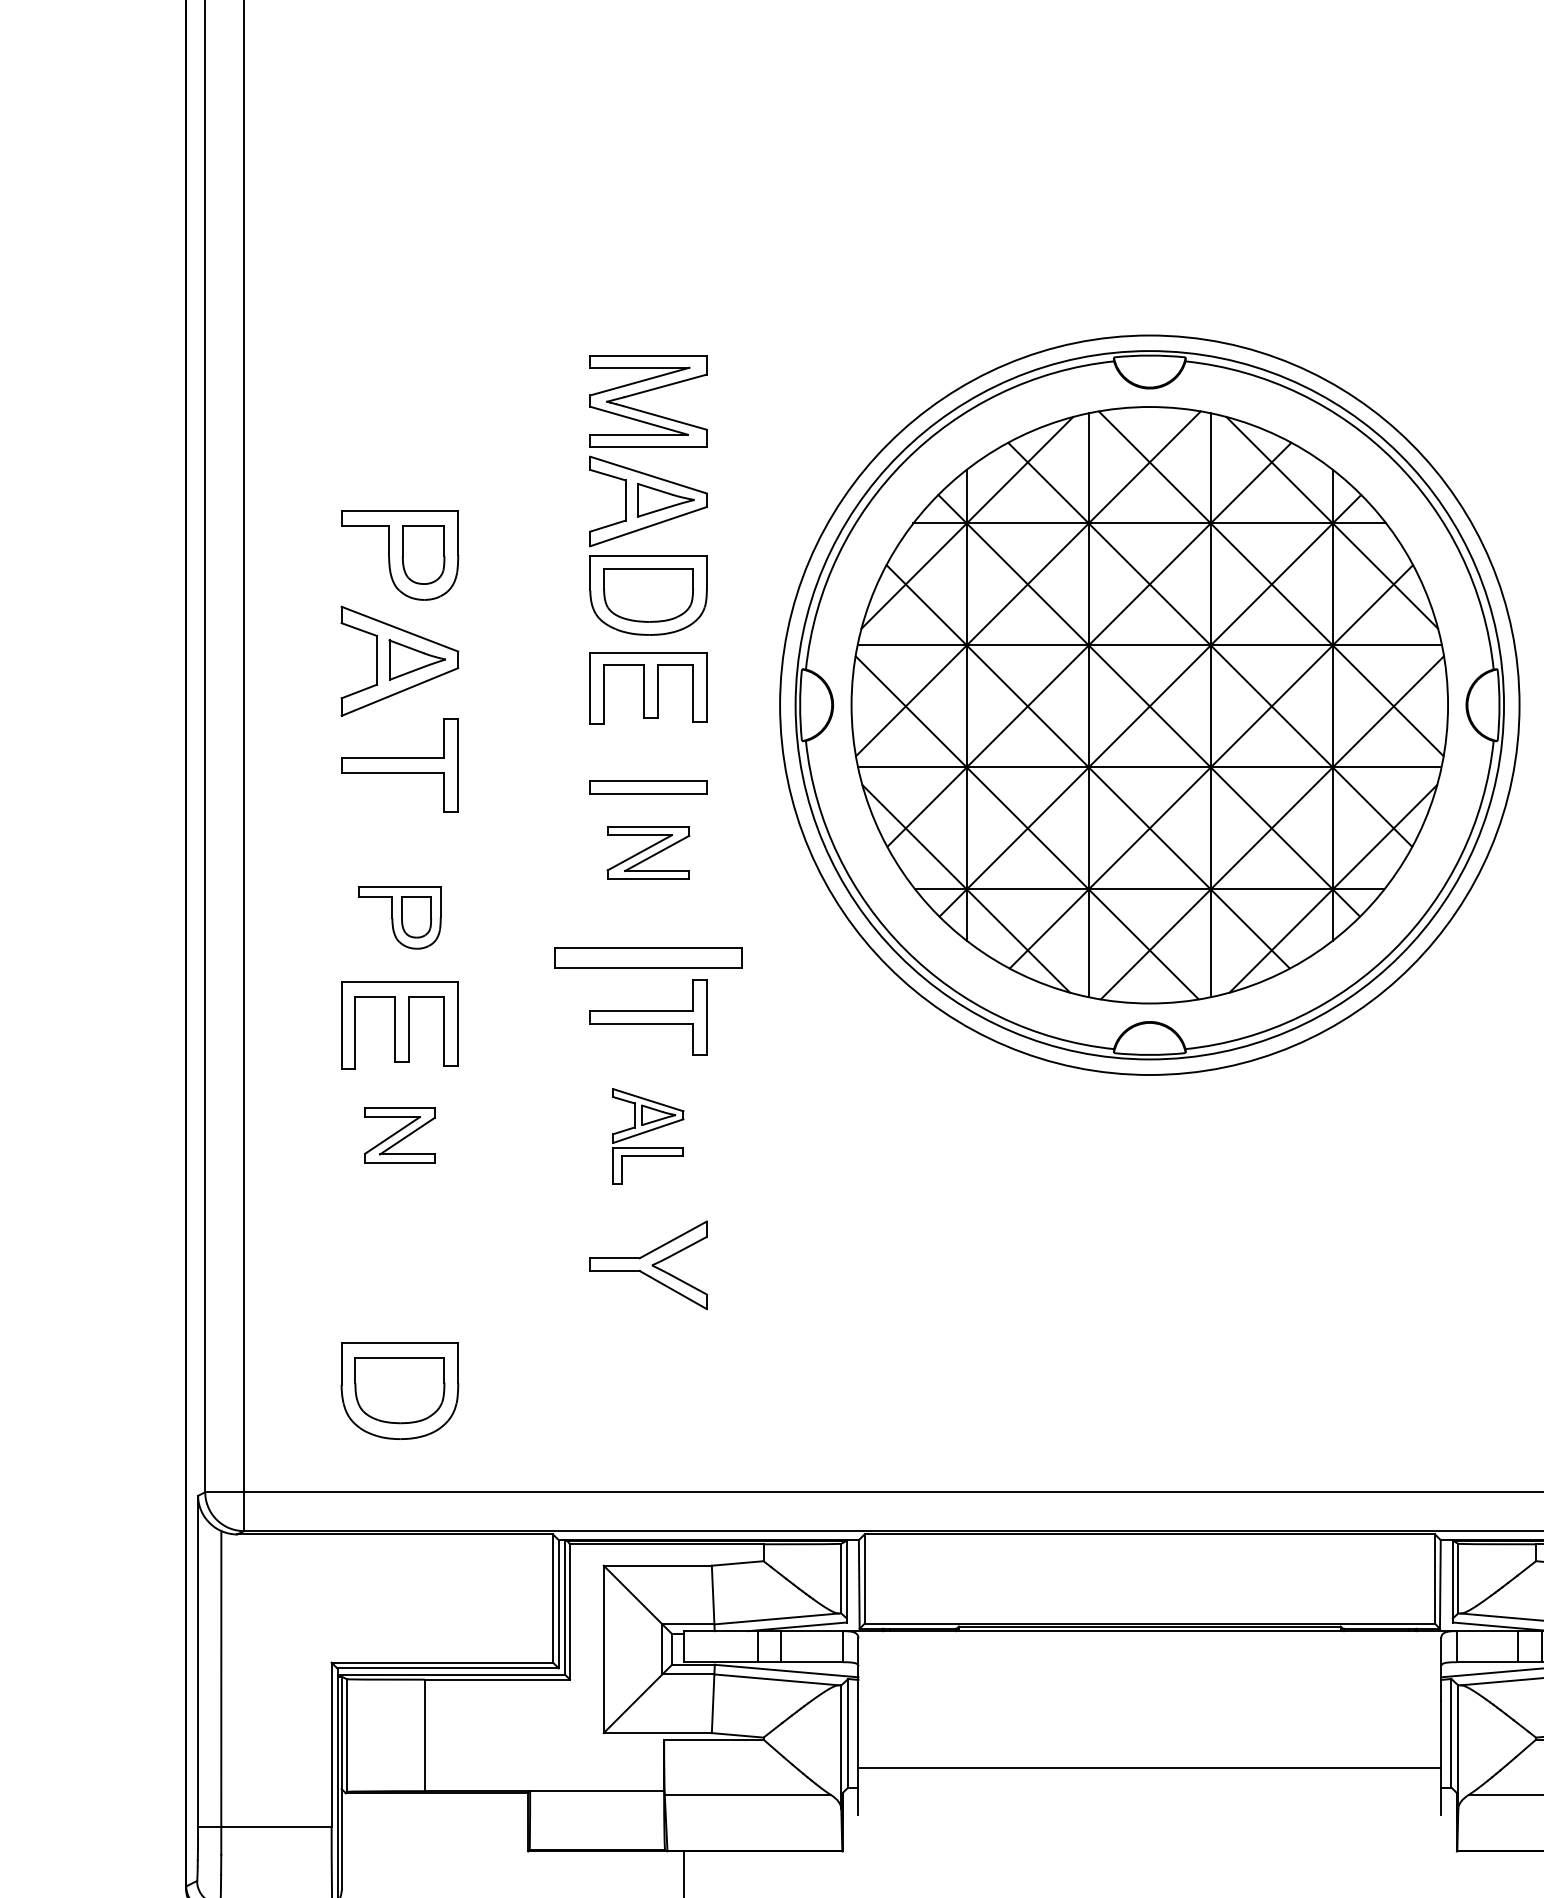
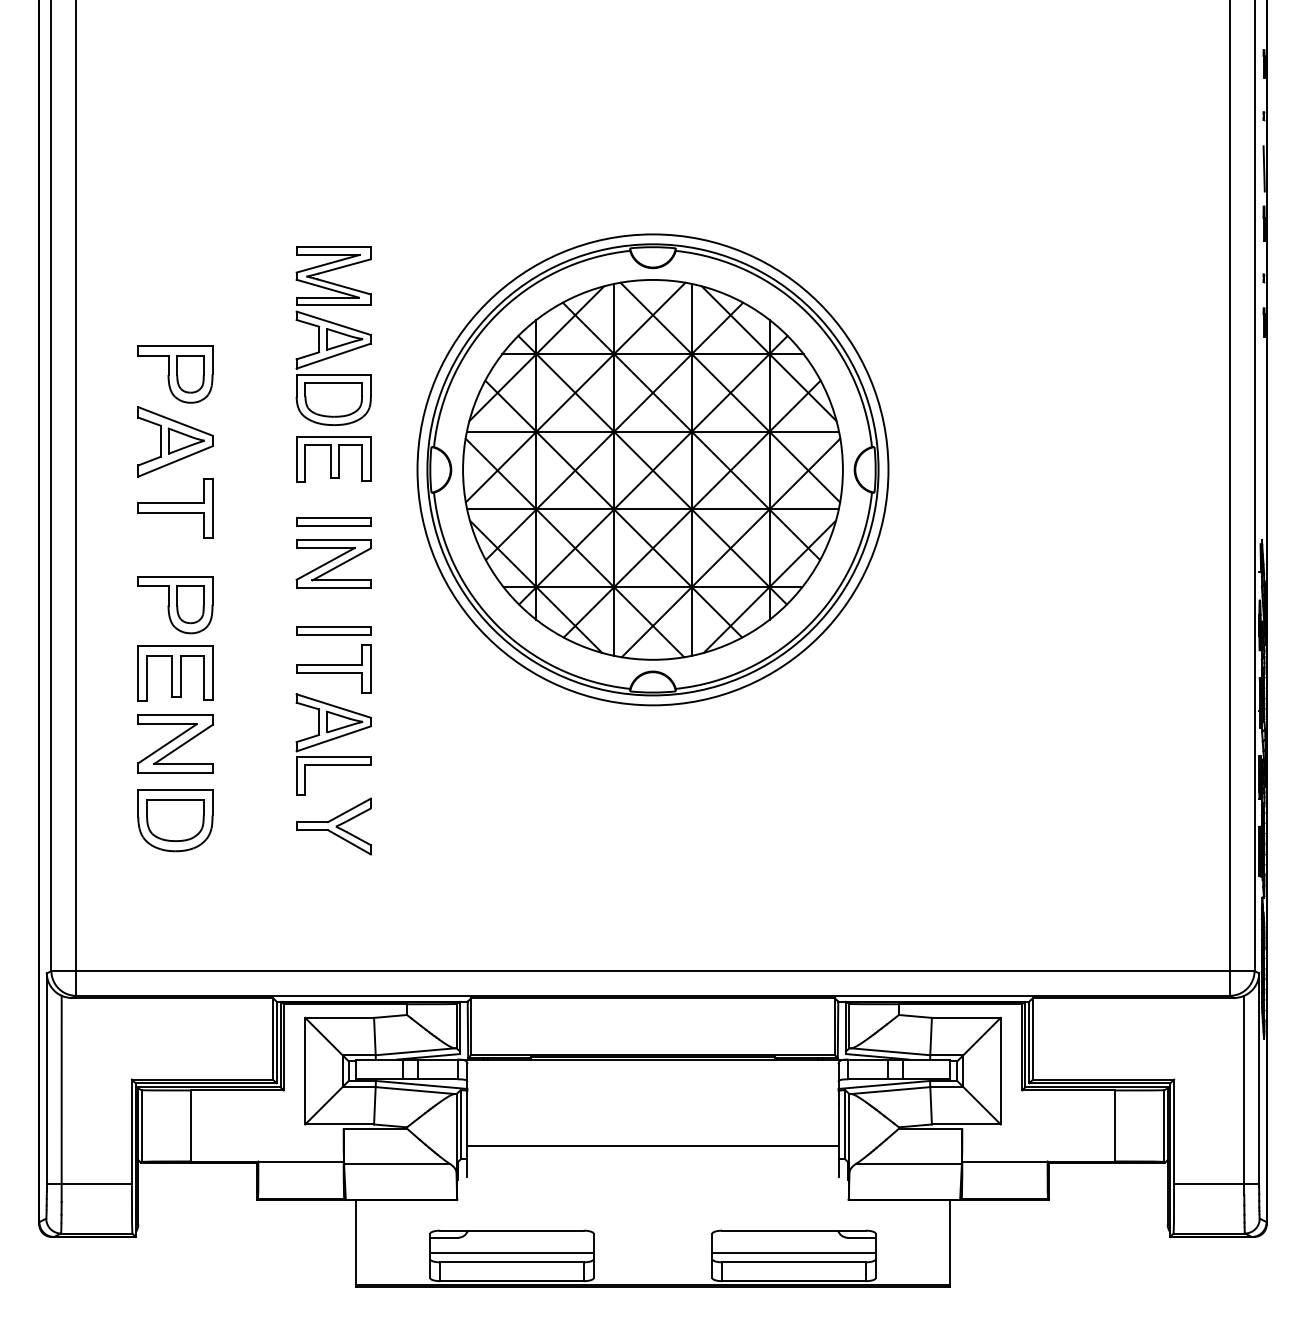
part: (648, 852) -> (333, 563), size x1.43
part: (400, 918) -> (175, 605), size x1.43
part: (648, 957) -> (333, 630), size x0.62
part: (400, 1134) -> (175, 743), size x1.67
part: (648, 1136) -> (333, 744), size x1.67
part: (400, 1390) -> (175, 820), moved

